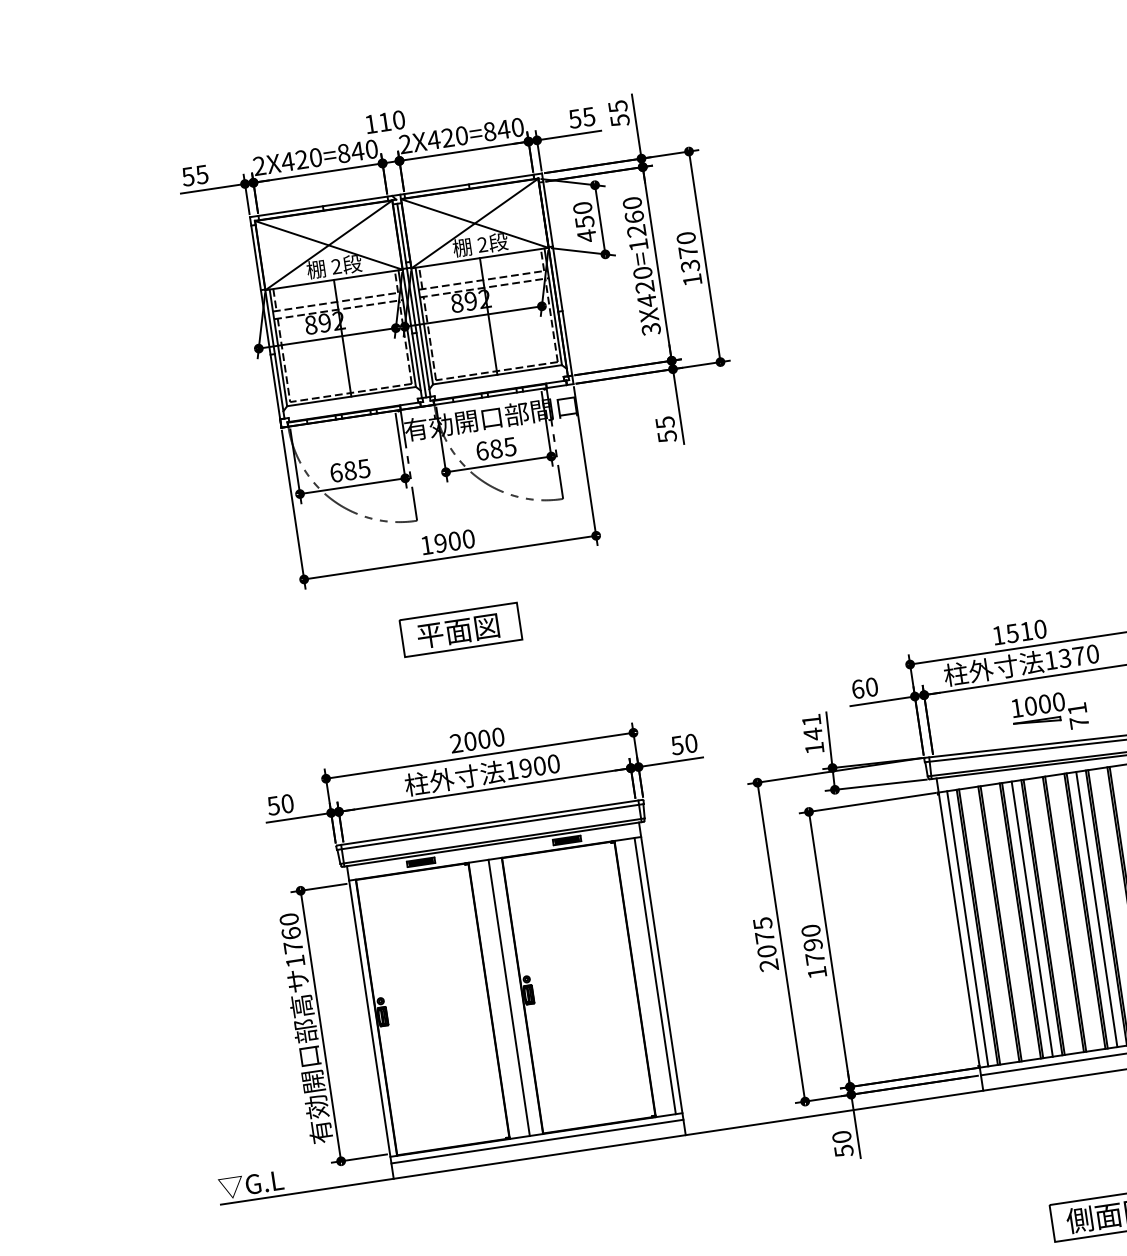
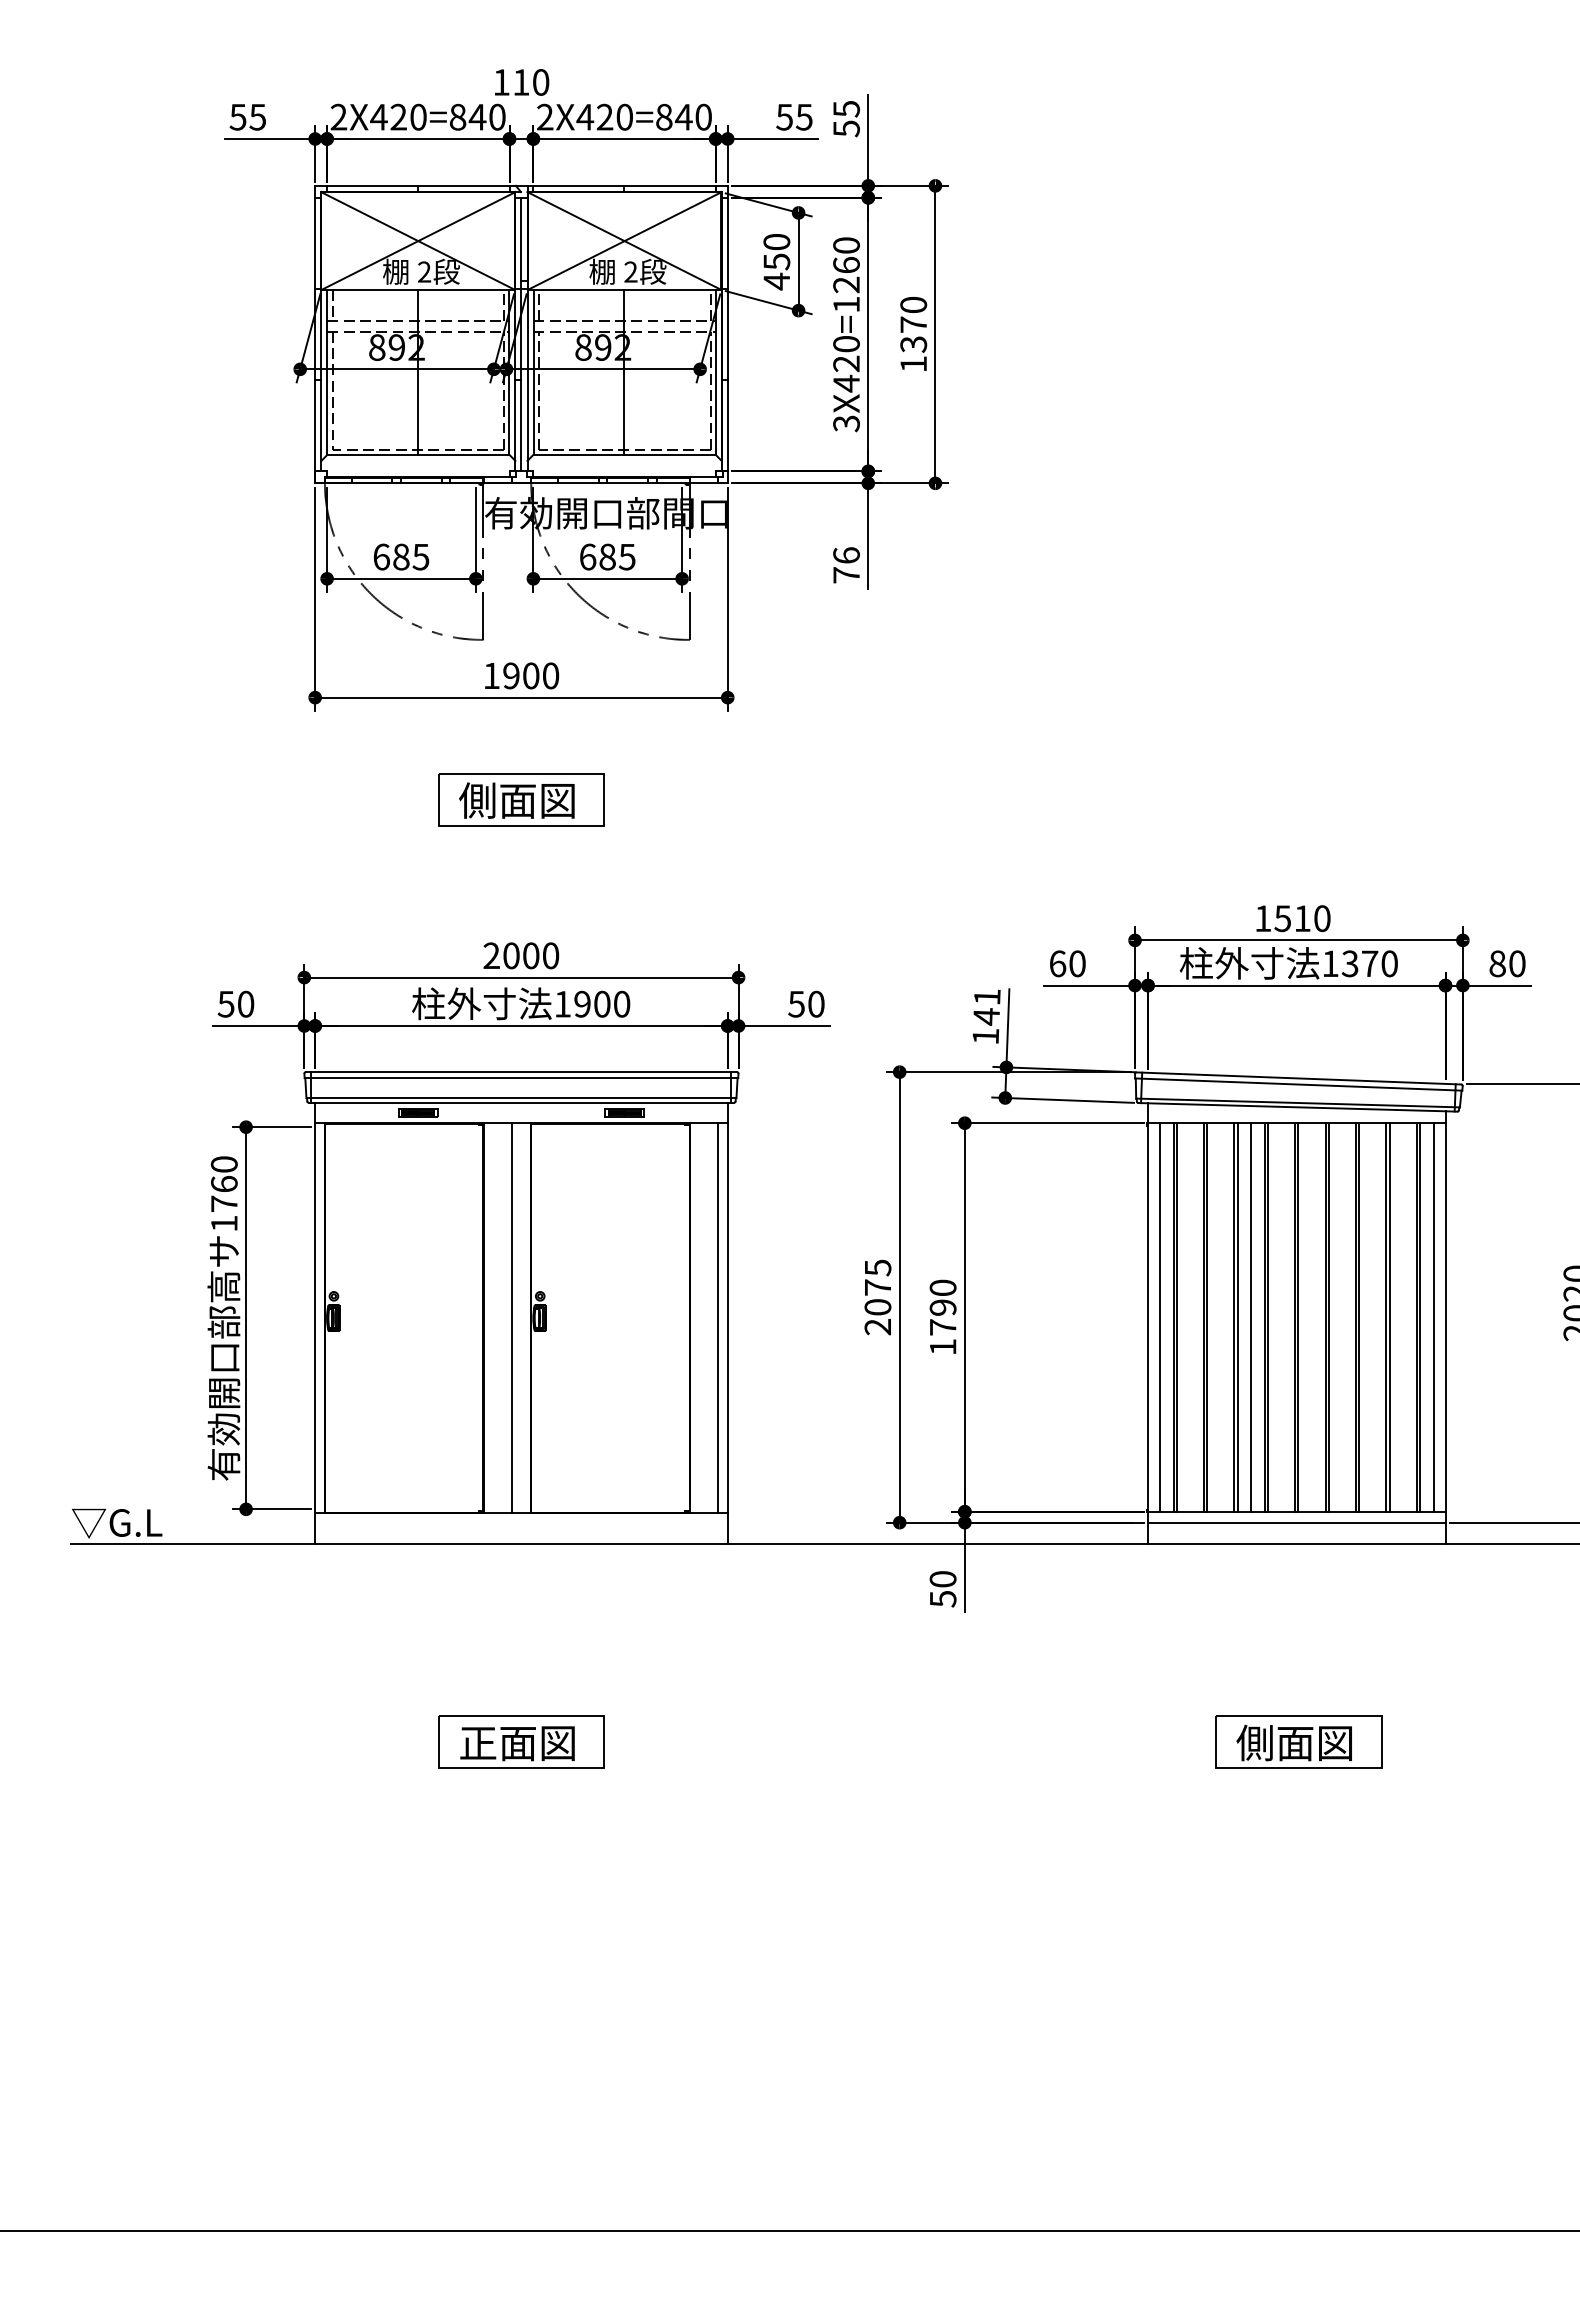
text: (666, 429) -> (846, 565), 55 -> 76
text: (429, 635) -> (477, 800), 平面図 -> 側面図
part: (1049, 713) -> (1317, 1036), removed
line: (1096, 909) -> (1342, 1317), removed
line: (537, 1141) -> (521, 1522), removed

